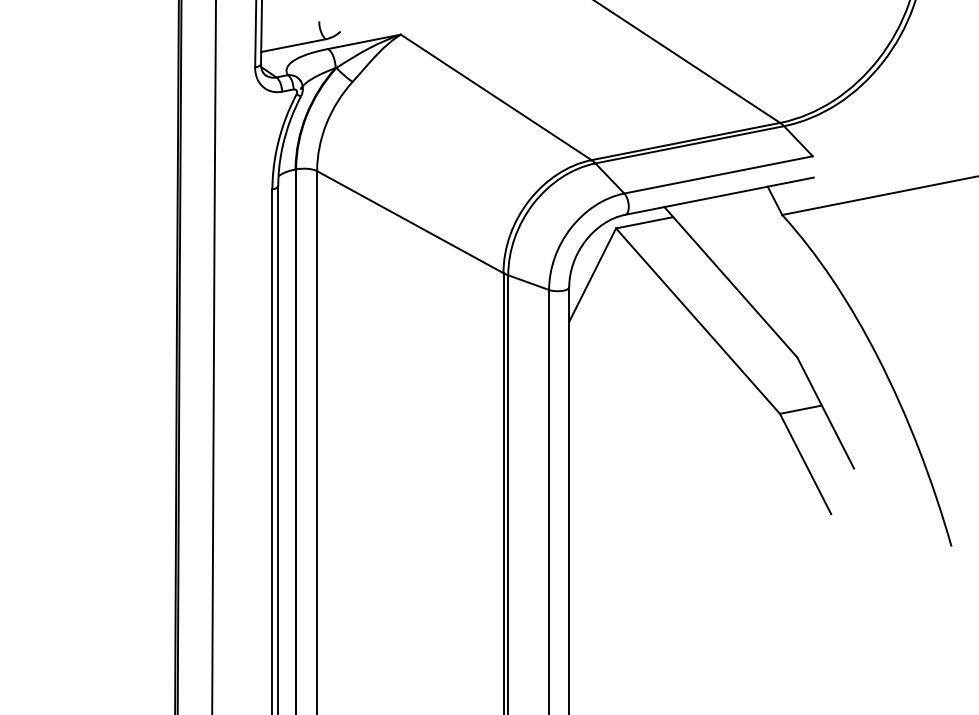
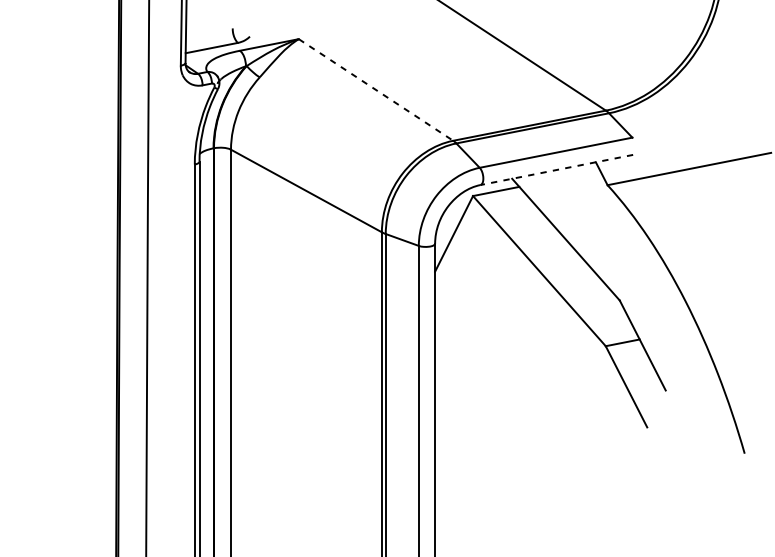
line: (496, 97) -> (376, 90), solid -> dashed
line: (719, 196) -> (556, 170), solid -> dashed

